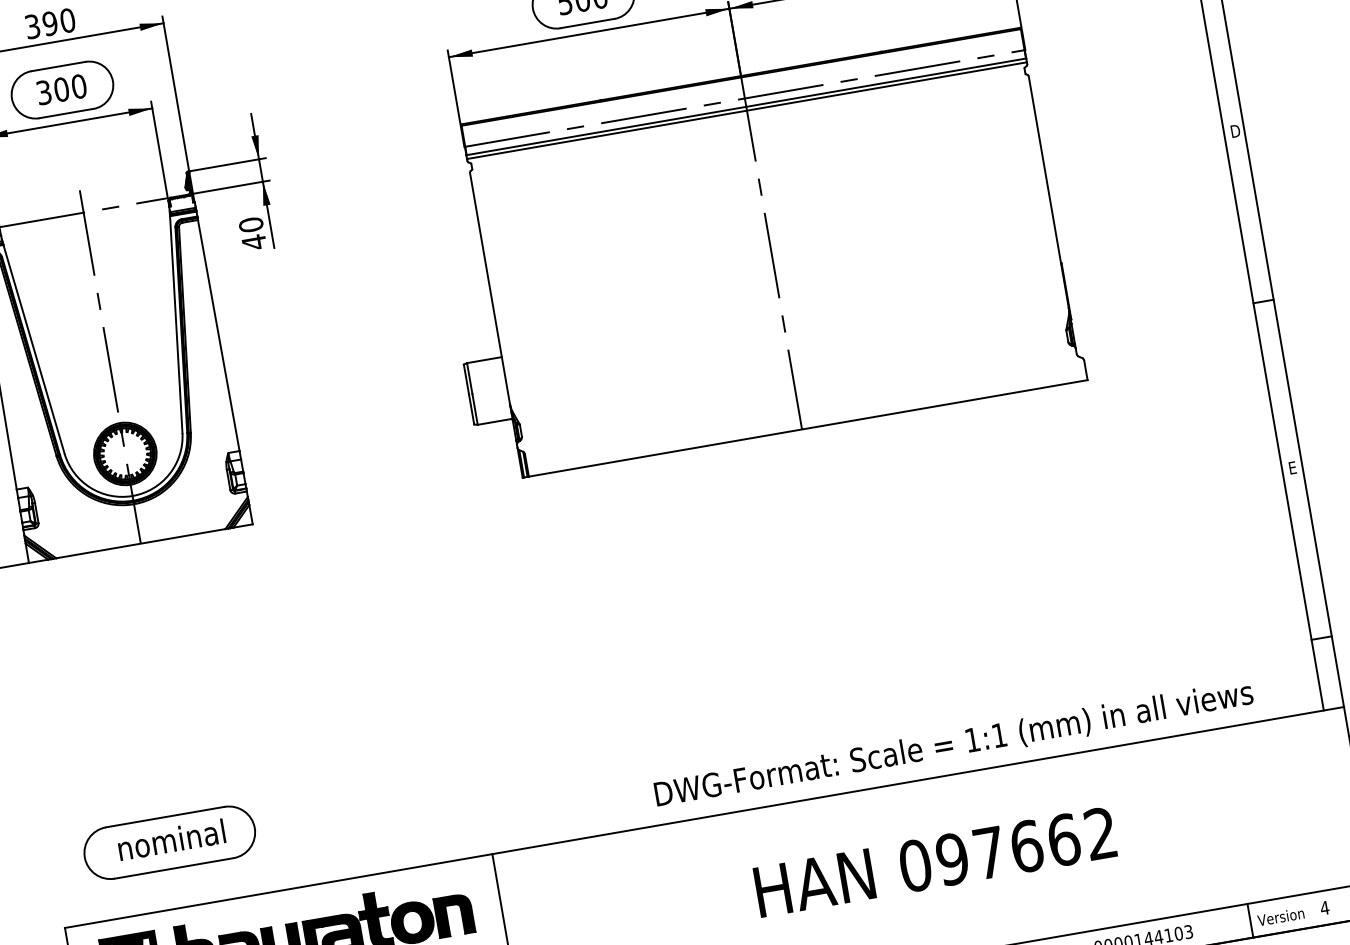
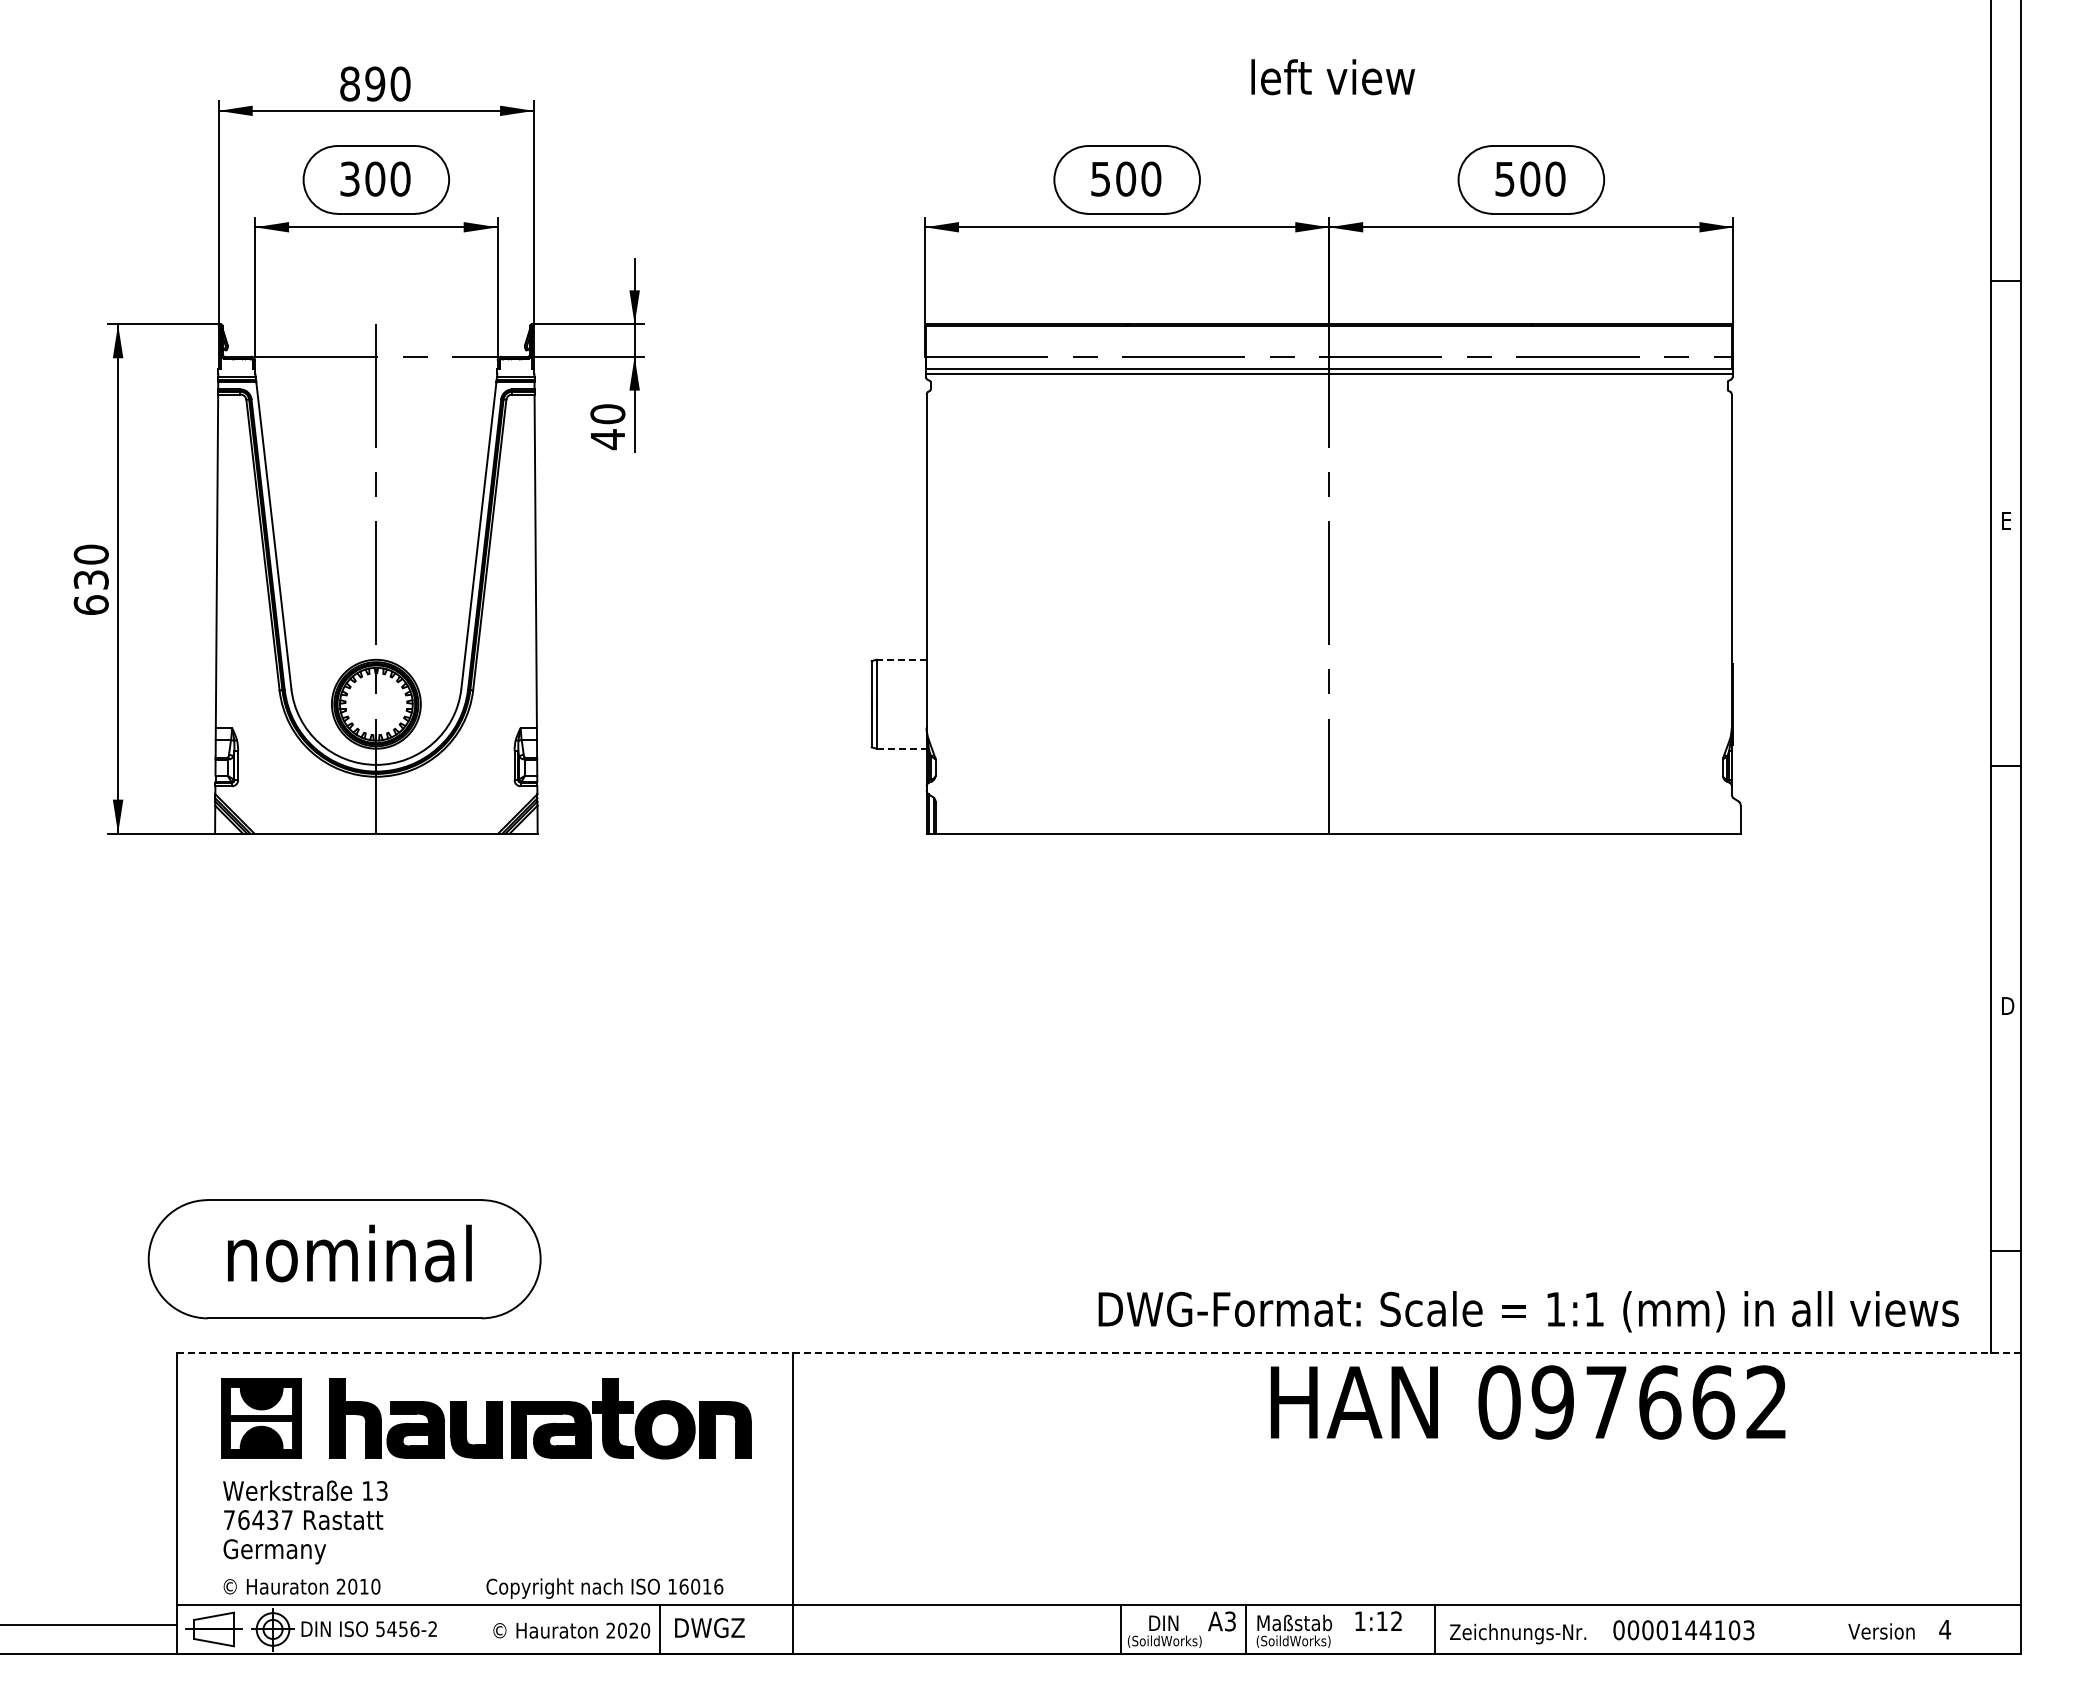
text: (32, 26) -> (349, 83), 390 -> 890
text: (1236, 130) -> (2009, 520), D -> E
line: (484, 359) -> (901, 659), solid -> dashed
line: (495, 421) -> (902, 748), solid -> dashed
text: (1294, 467) -> (2009, 1005), E -> D
text: (953, 744) -> (1528, 1311), moved
line: (704, 817) -> (1098, 1353), solid -> dashed
part: (169, 842) -> (344, 1258), size x1.6
text: (934, 862) -> (1527, 1402), moved
line: (1250, 920) -> (1837, 1629), removed

